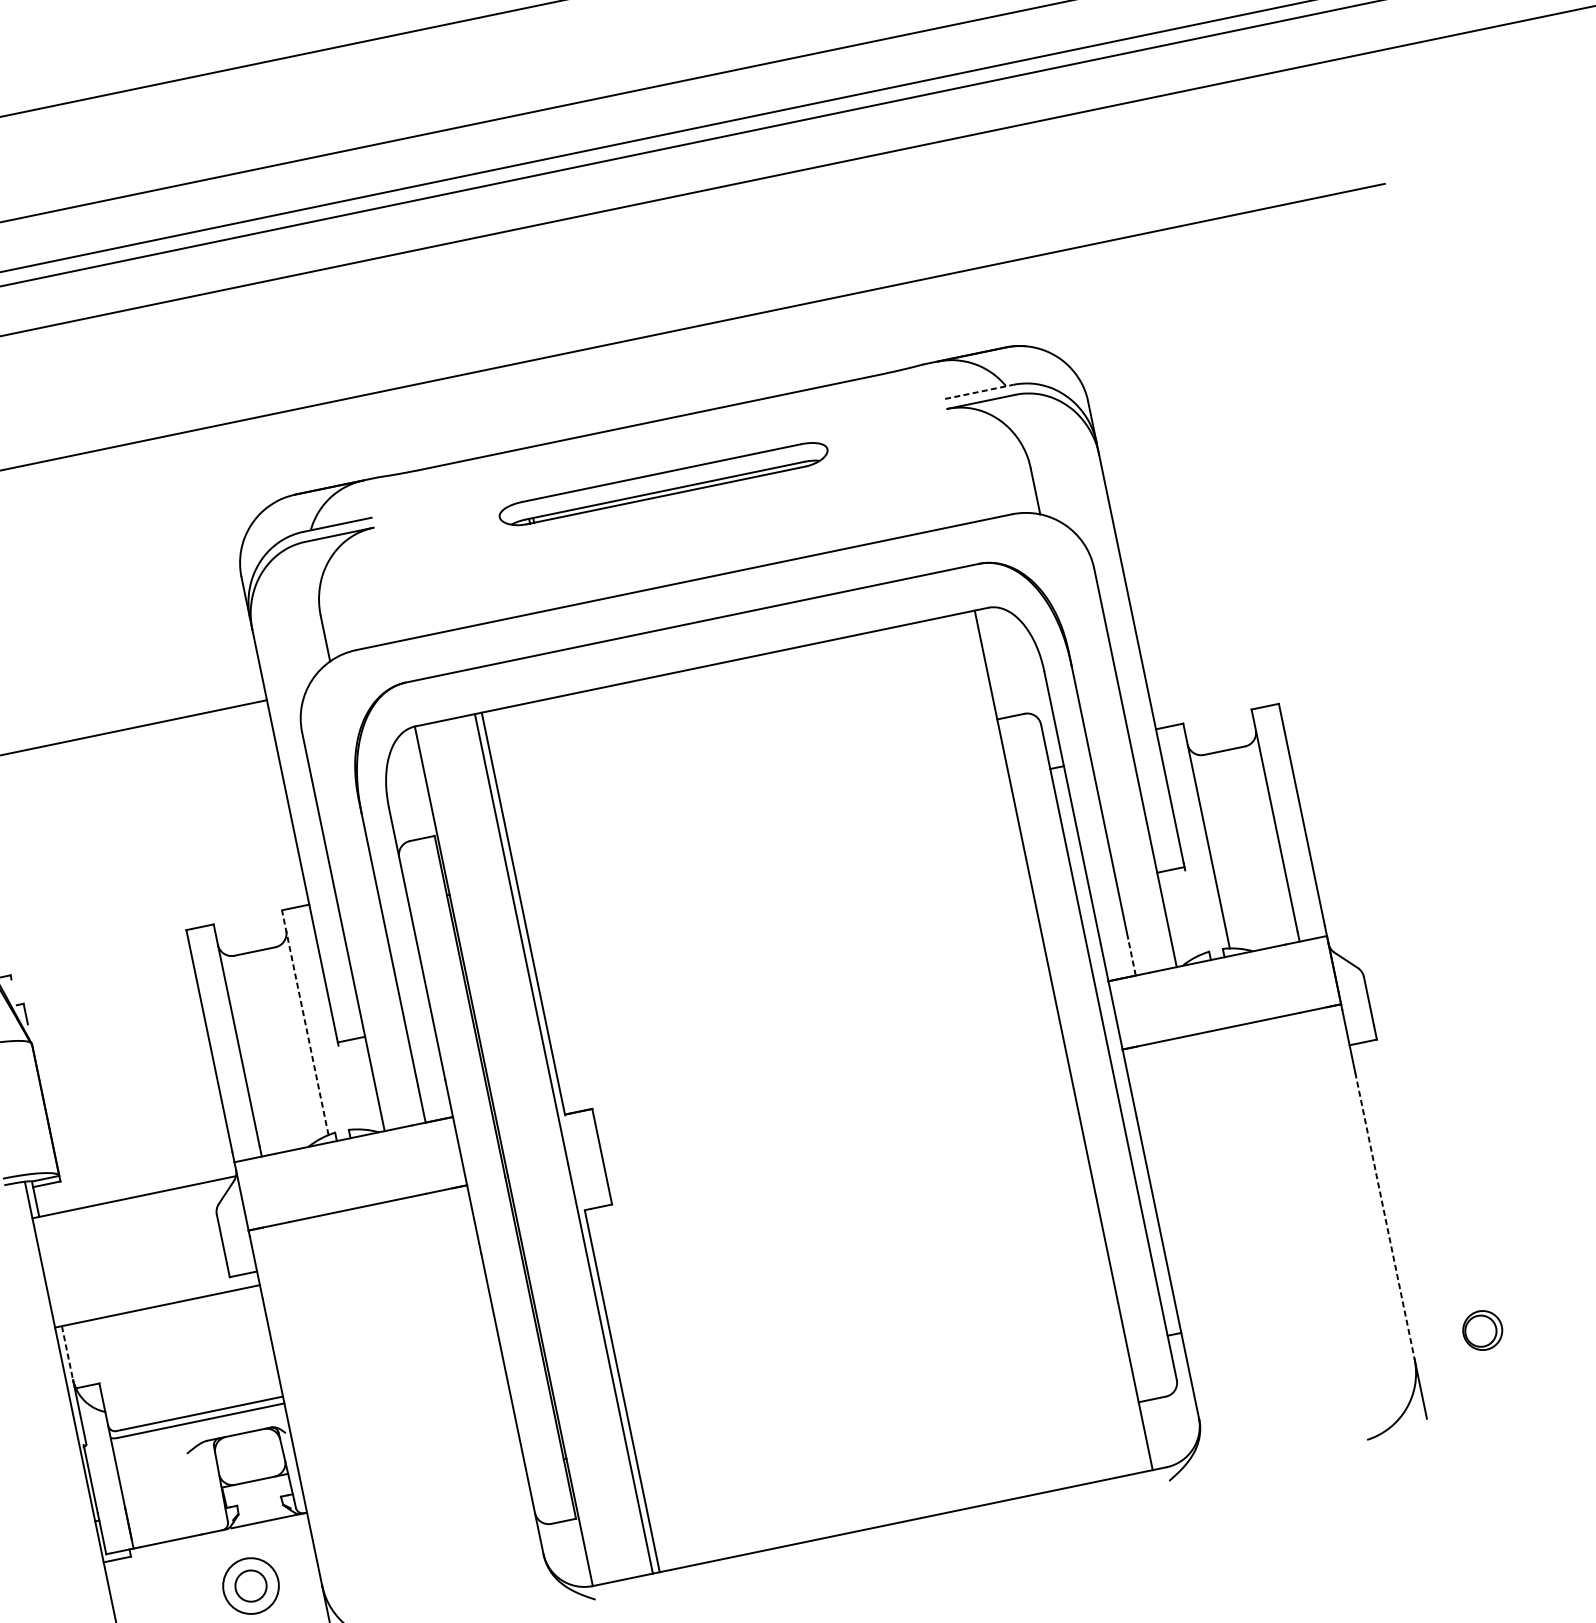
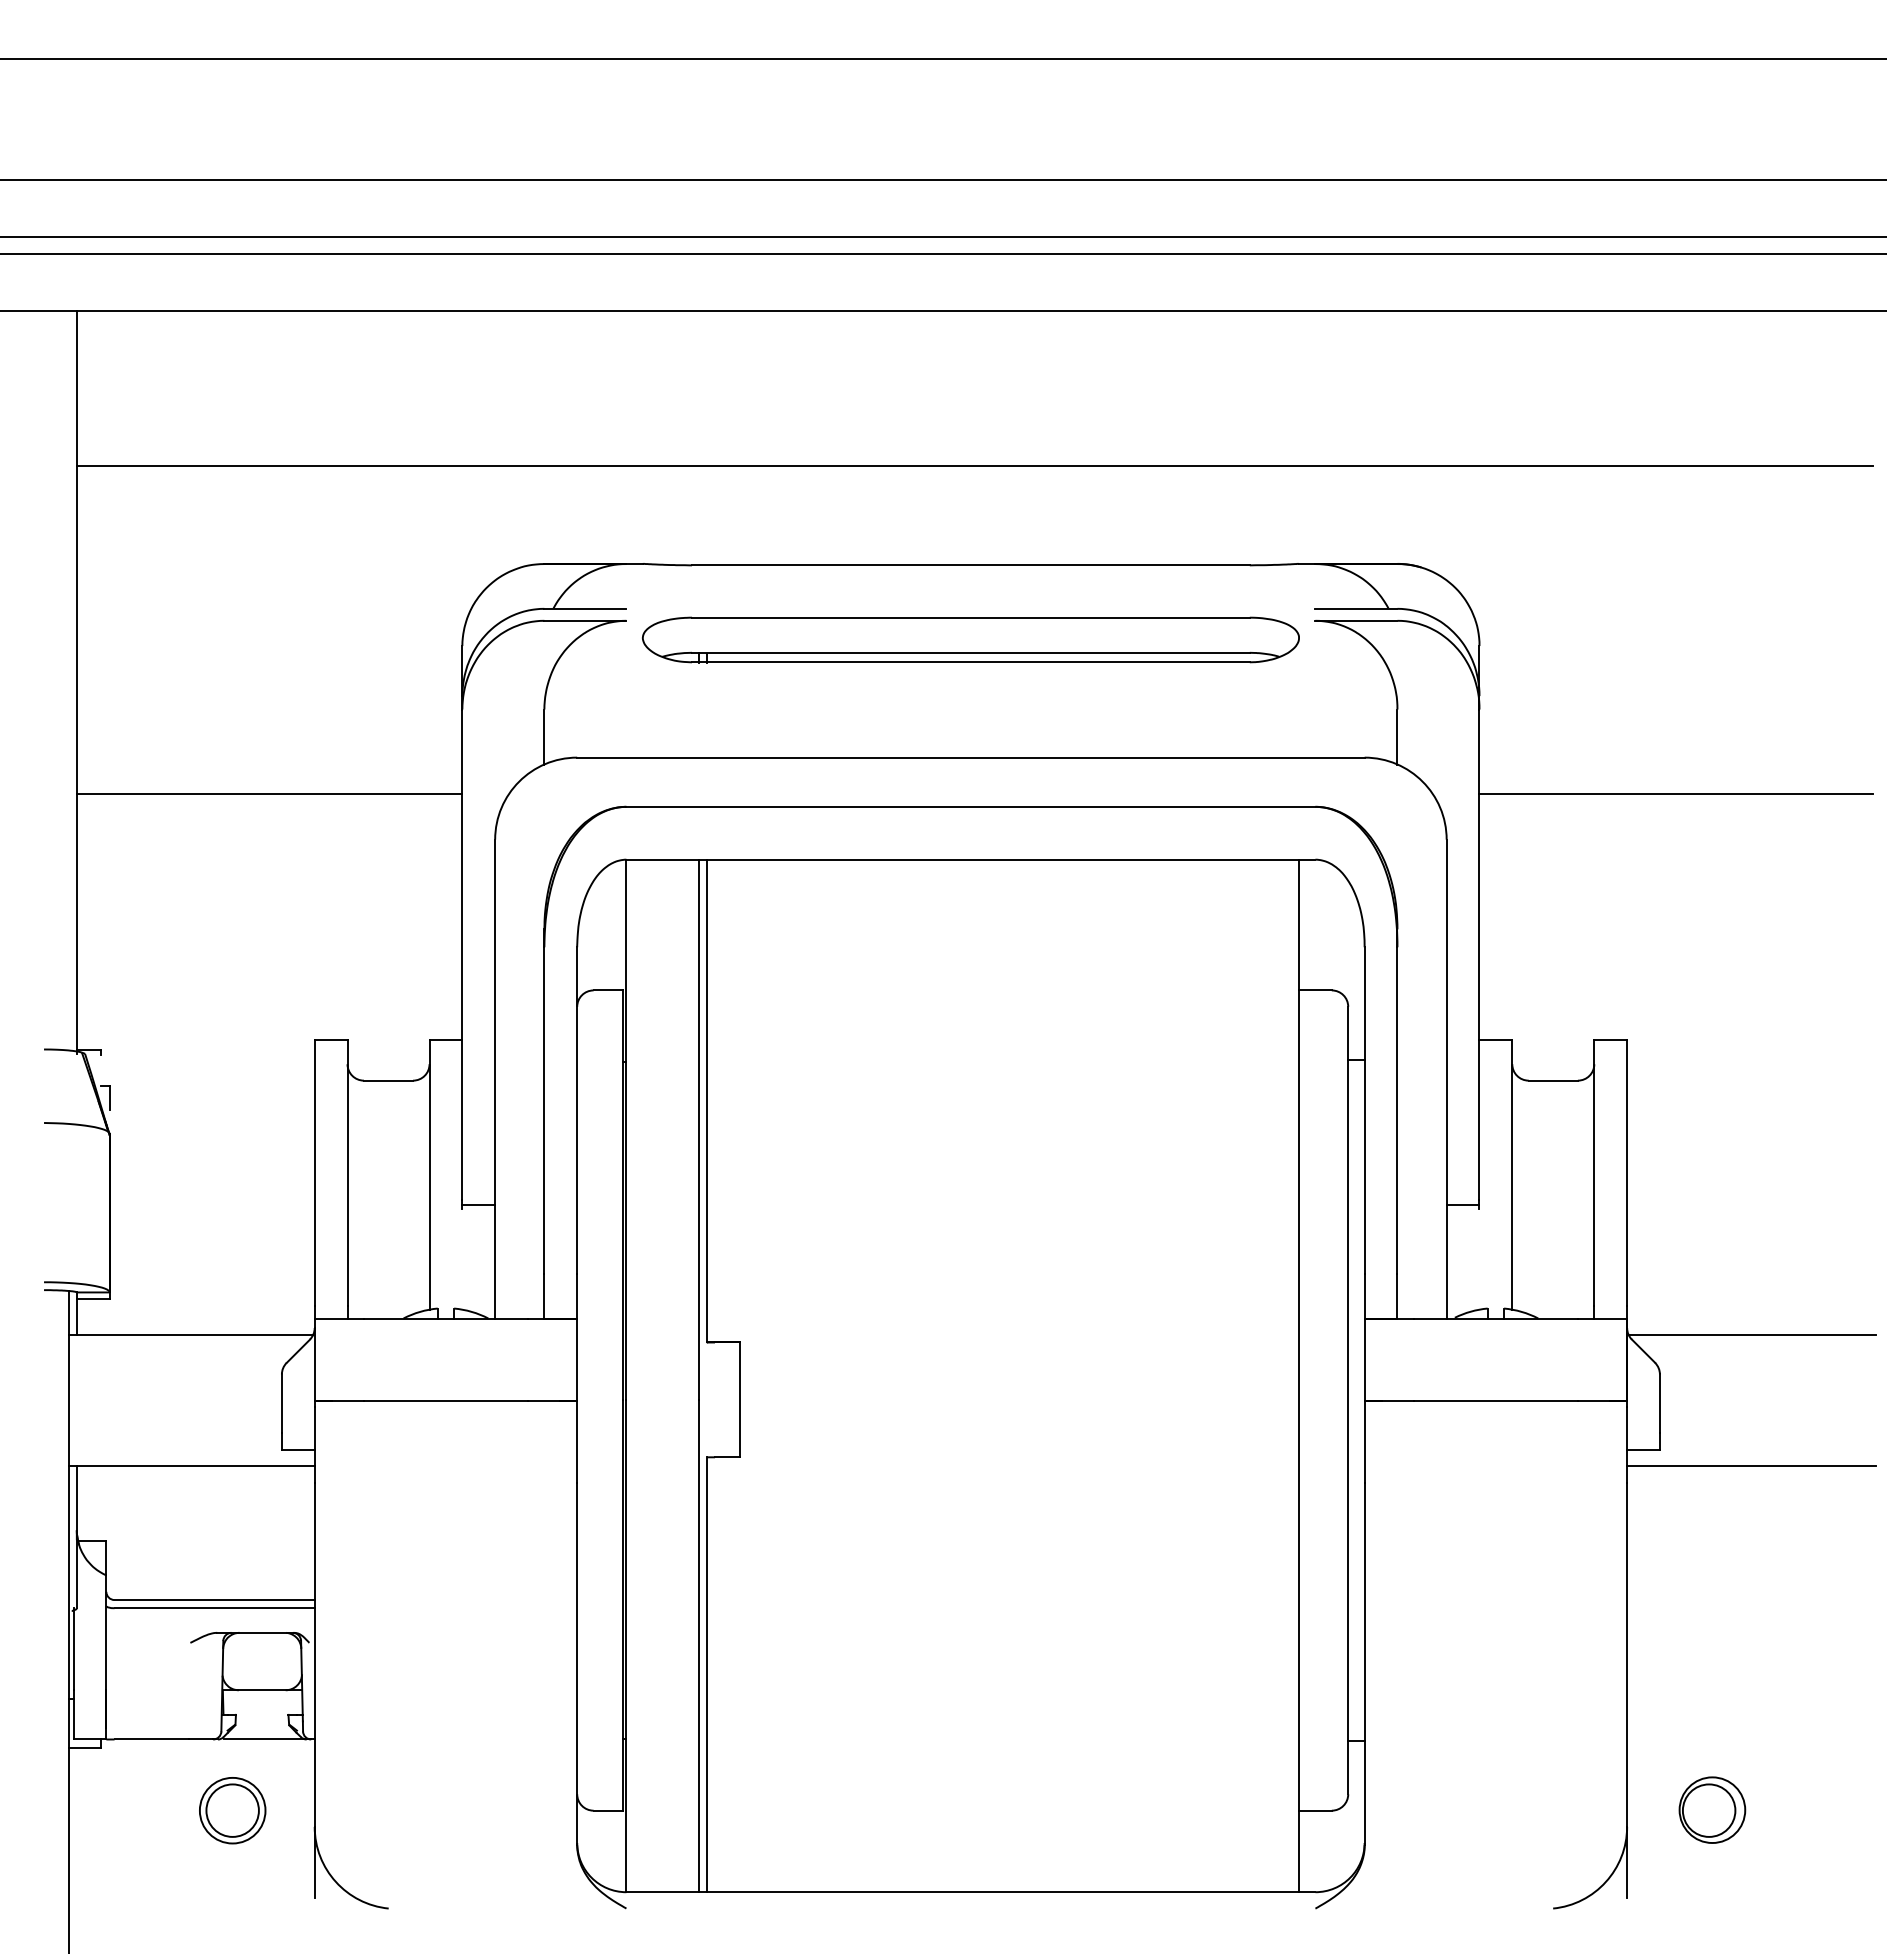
line: (979, 391) -> (1356, 608), dashed -> solid
part: (663, 483) -> (970, 639), size x1.67
line: (1277, 491) -> (1676, 794), added
line: (1434, 927) -> (1752, 1334), added
line: (1131, 956) -> (1397, 1295), dashed -> solid
line: (305, 1022) -> (429, 1174), dashed -> solid
line: (1456, 1037) -> (1751, 1466), added
line: (1385, 1216) -> (1627, 1655), dashed -> solid
part: (1482, 1330) -> (1712, 1809), size x1.43
line: (67, 1353) -> (76, 1498), dashed -> solid
circle: (250, 1585) -> (232, 1810), size x1.43

